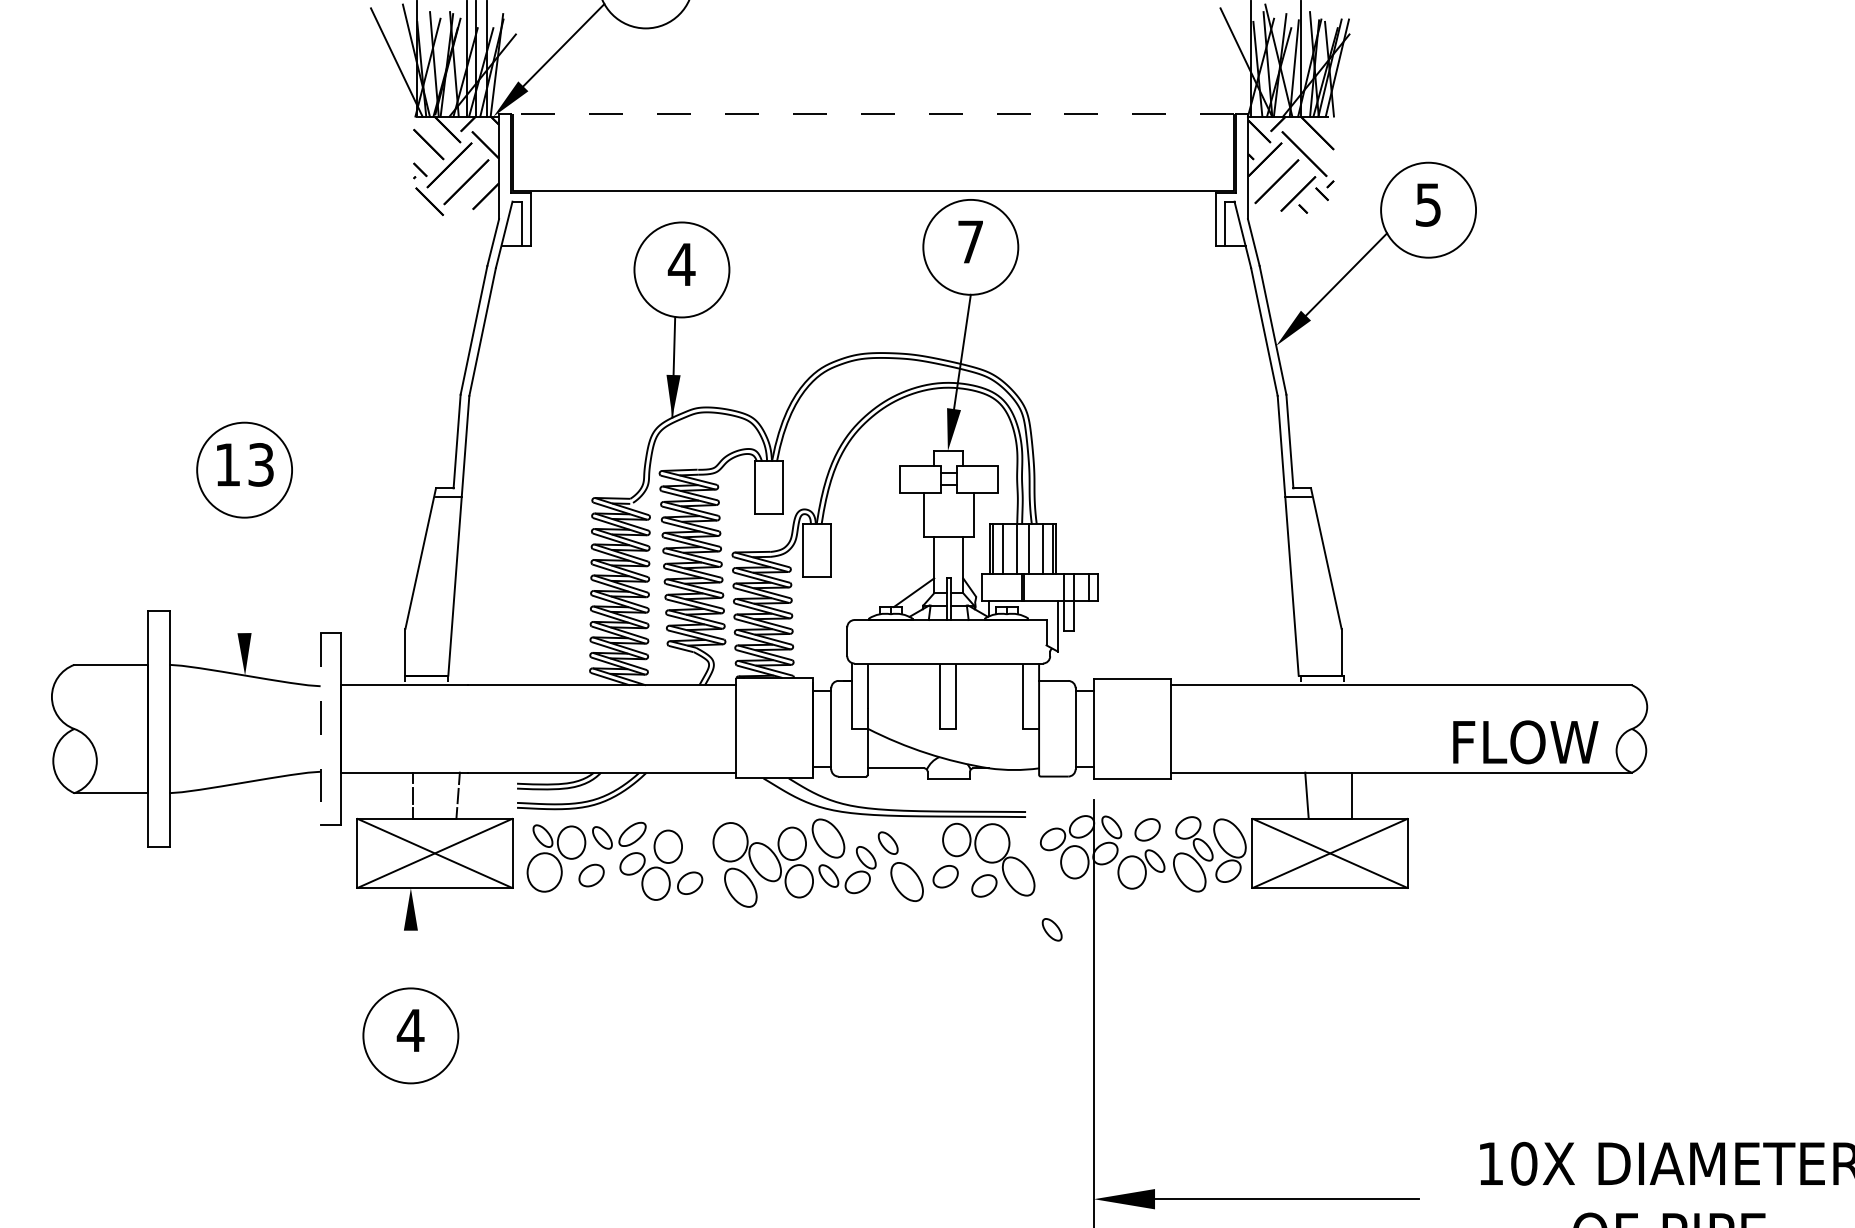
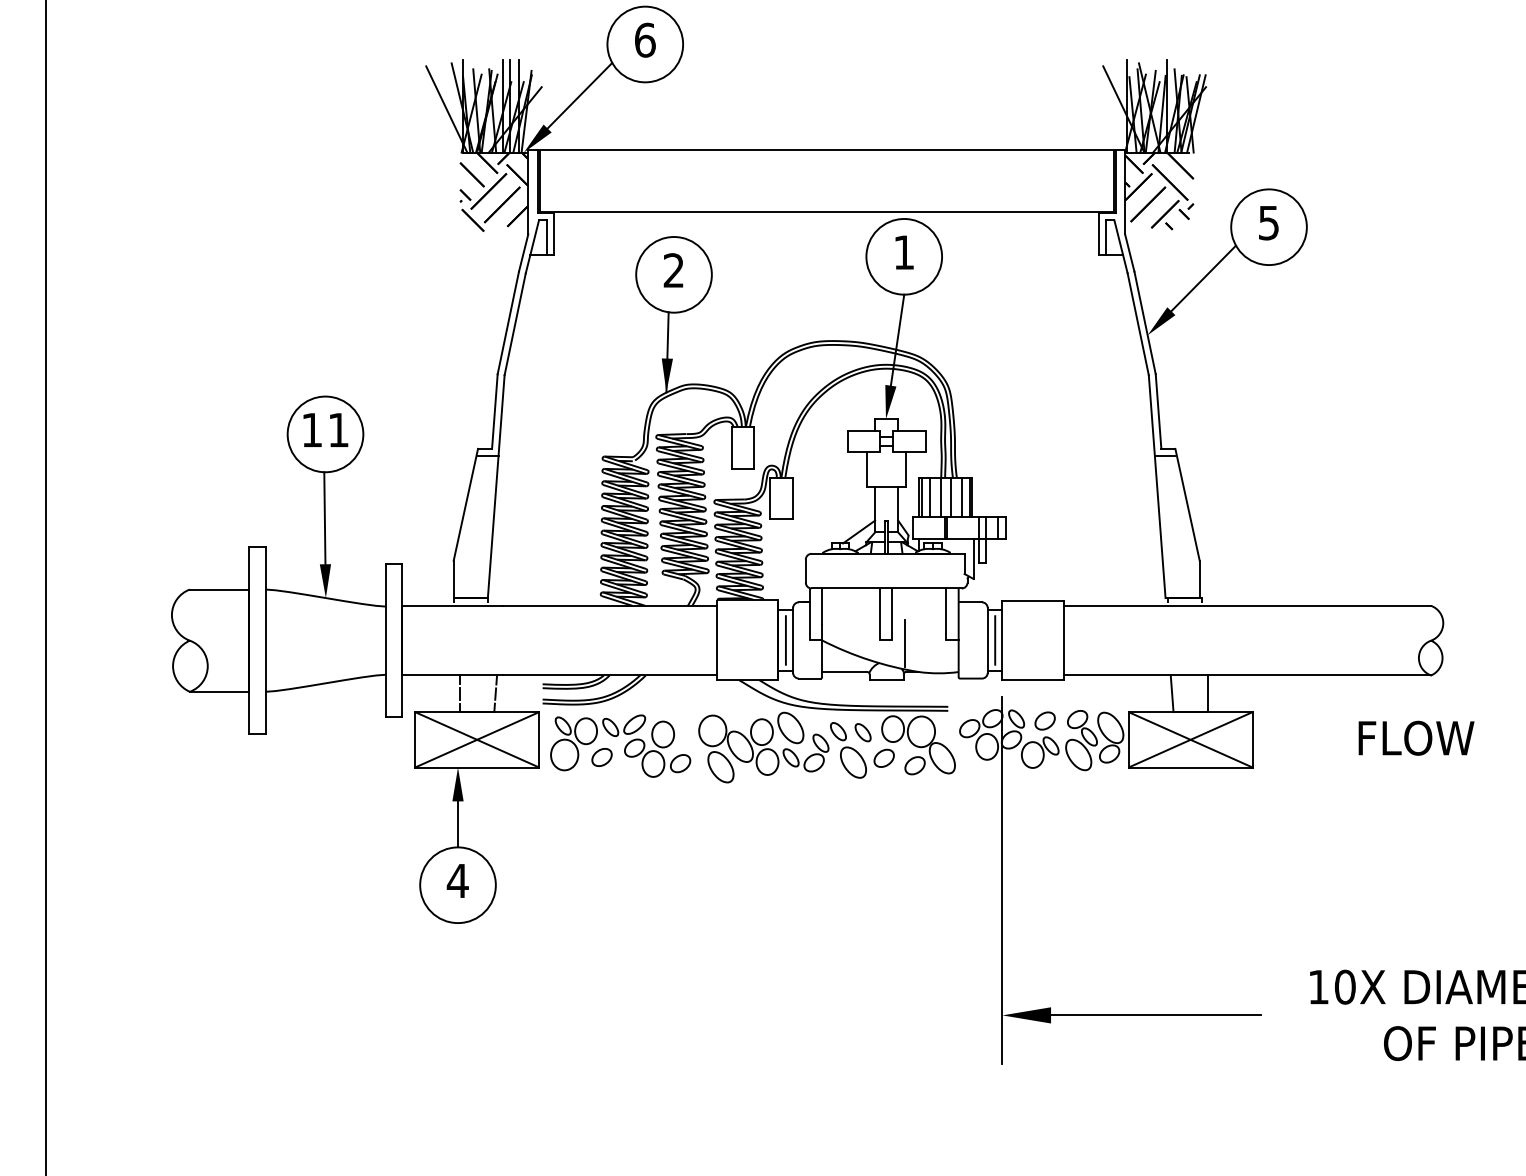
line: (873, 113) -> (826, 150), dashed -> solid
text: (969, 241) -> (903, 252), 7 -> 1
text: (681, 264) -> (673, 270), 4 -> 2
text: (260, 464) -> (338, 429), 13 -> 11
line: (243, 575) -> (324, 518), added
line: (321, 728) -> (386, 640), dashed -> solid
line: (821, 728) -> (785, 640), added
line: (1085, 728) -> (995, 640), added
line: (971, 732) -> (904, 643), added
text: (1525, 741) -> (1416, 737), moved
part: (1051, 929) -> (862, 732), moved
line: (411, 959) -> (458, 824), added

